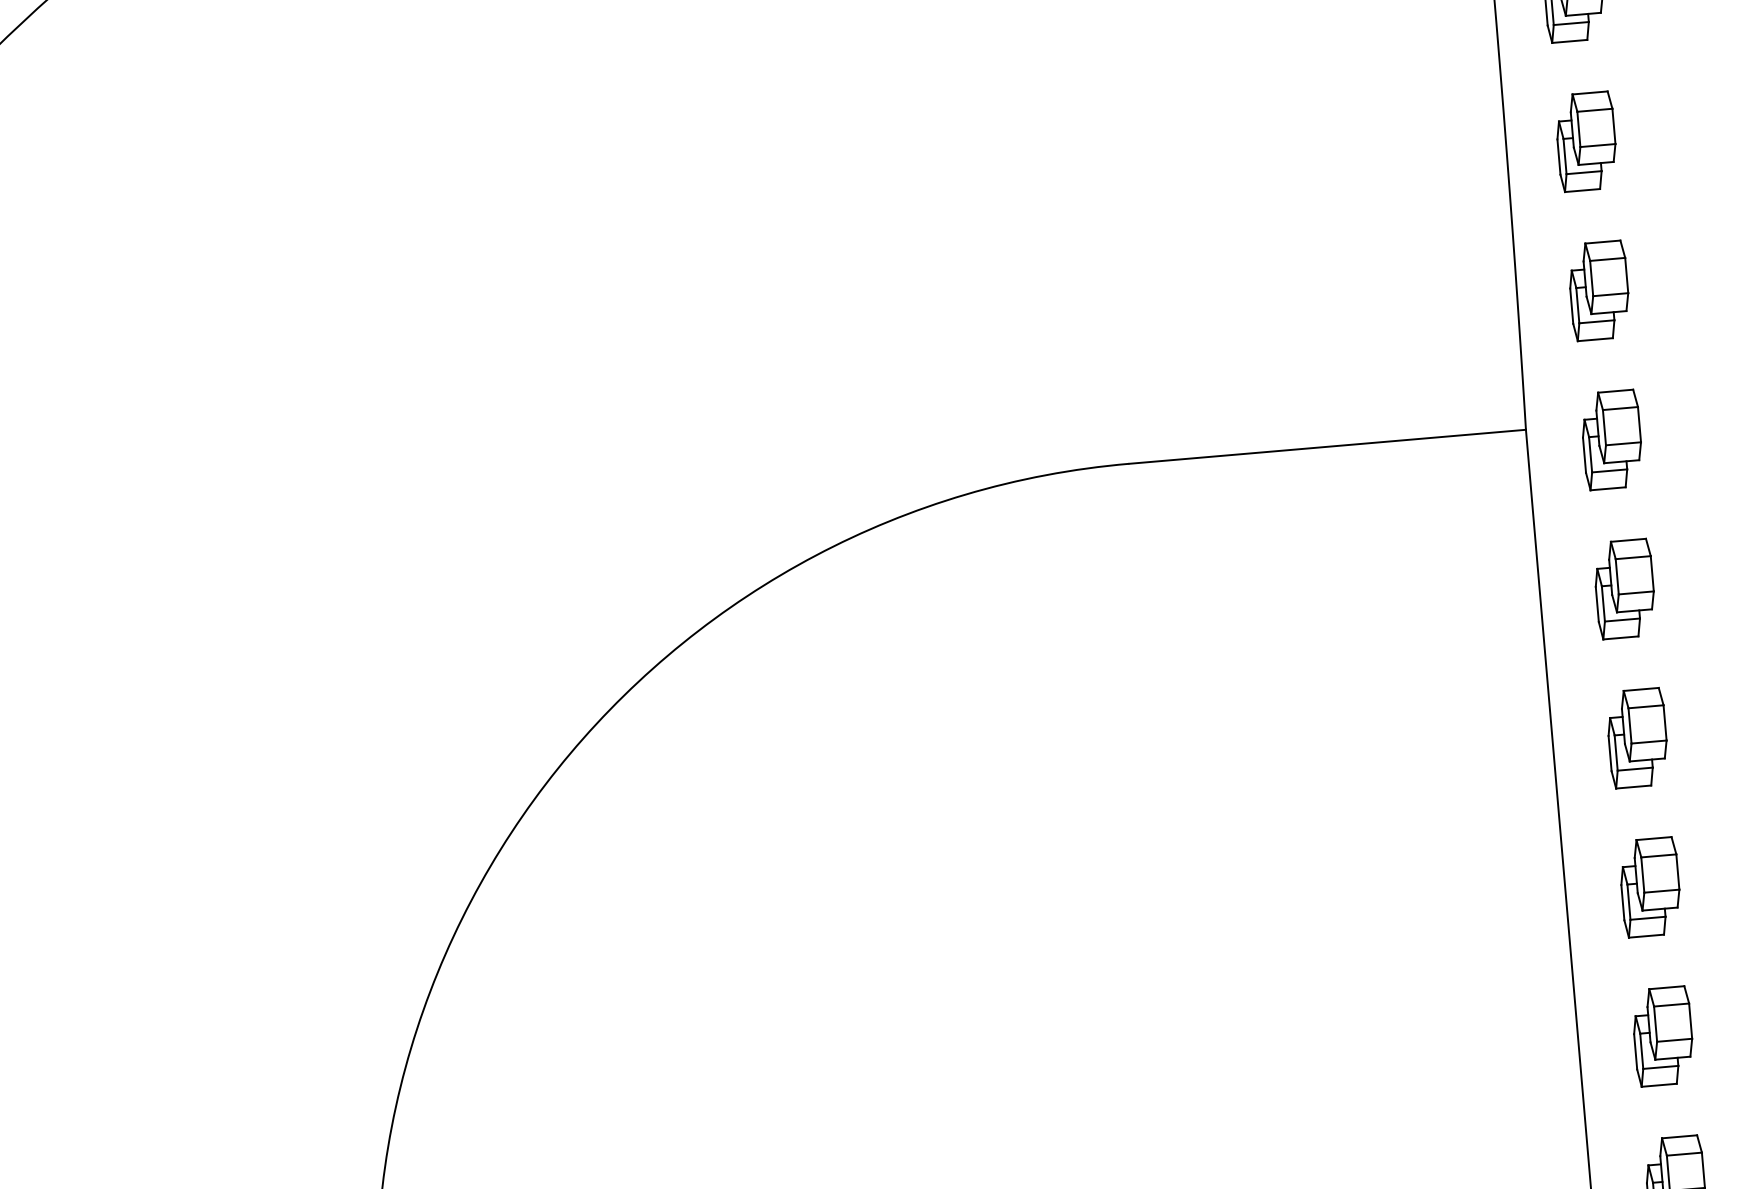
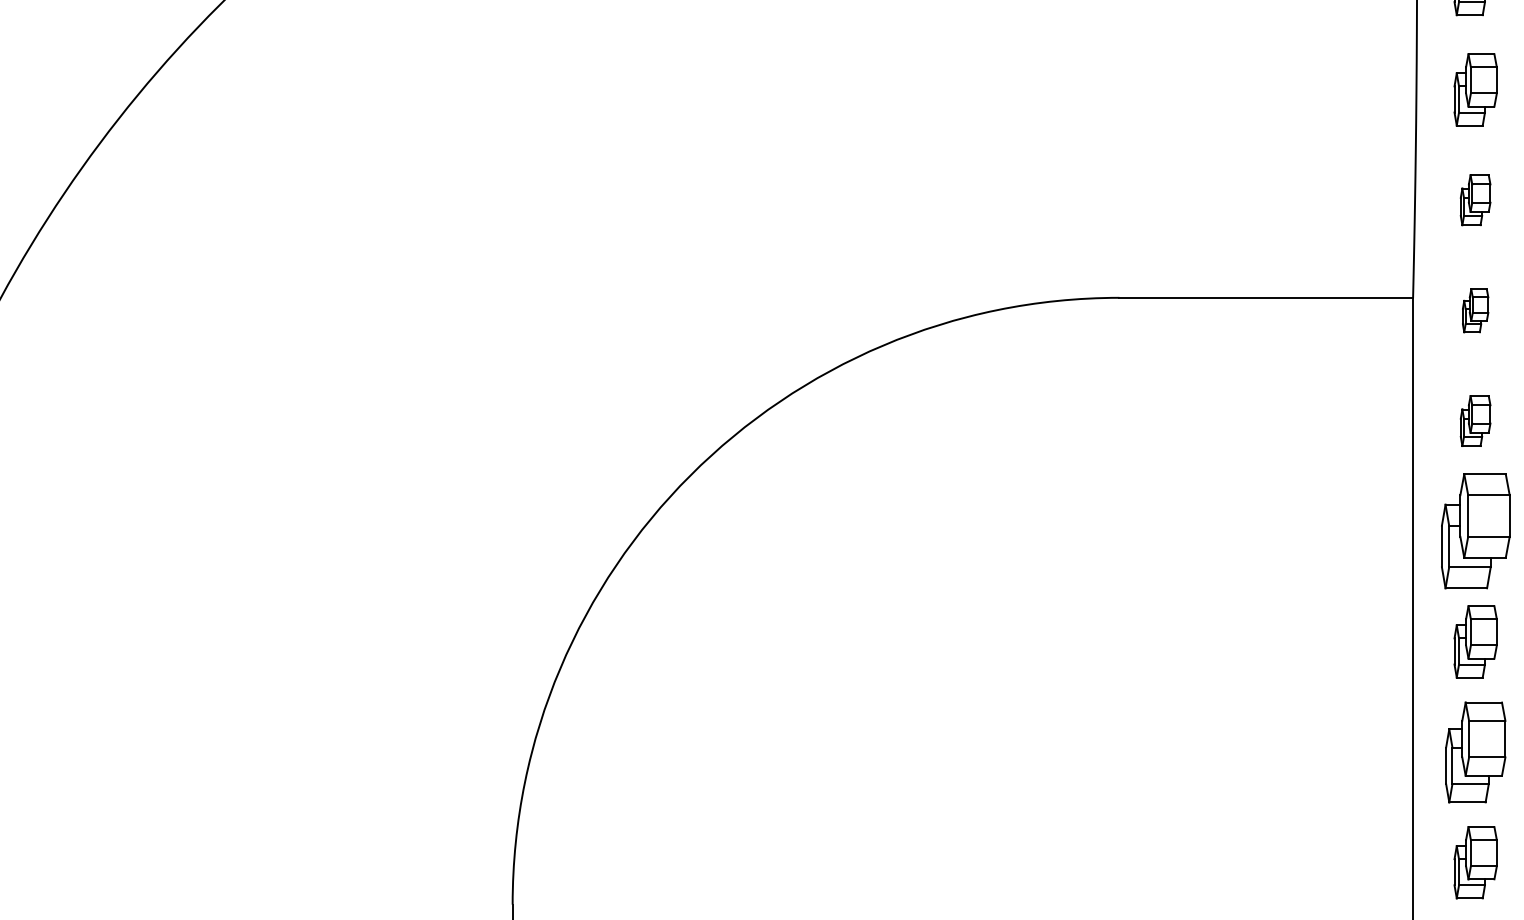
part: (1598, 289) -> (1475, 199), size x0.7
part: (1611, 439) -> (1475, 310), size x0.6
part: (1624, 588) -> (1475, 420), size x0.7
part: (1637, 738) -> (1475, 531), size x1.6
part: (1662, 1035) -> (1475, 751), size x1.4

